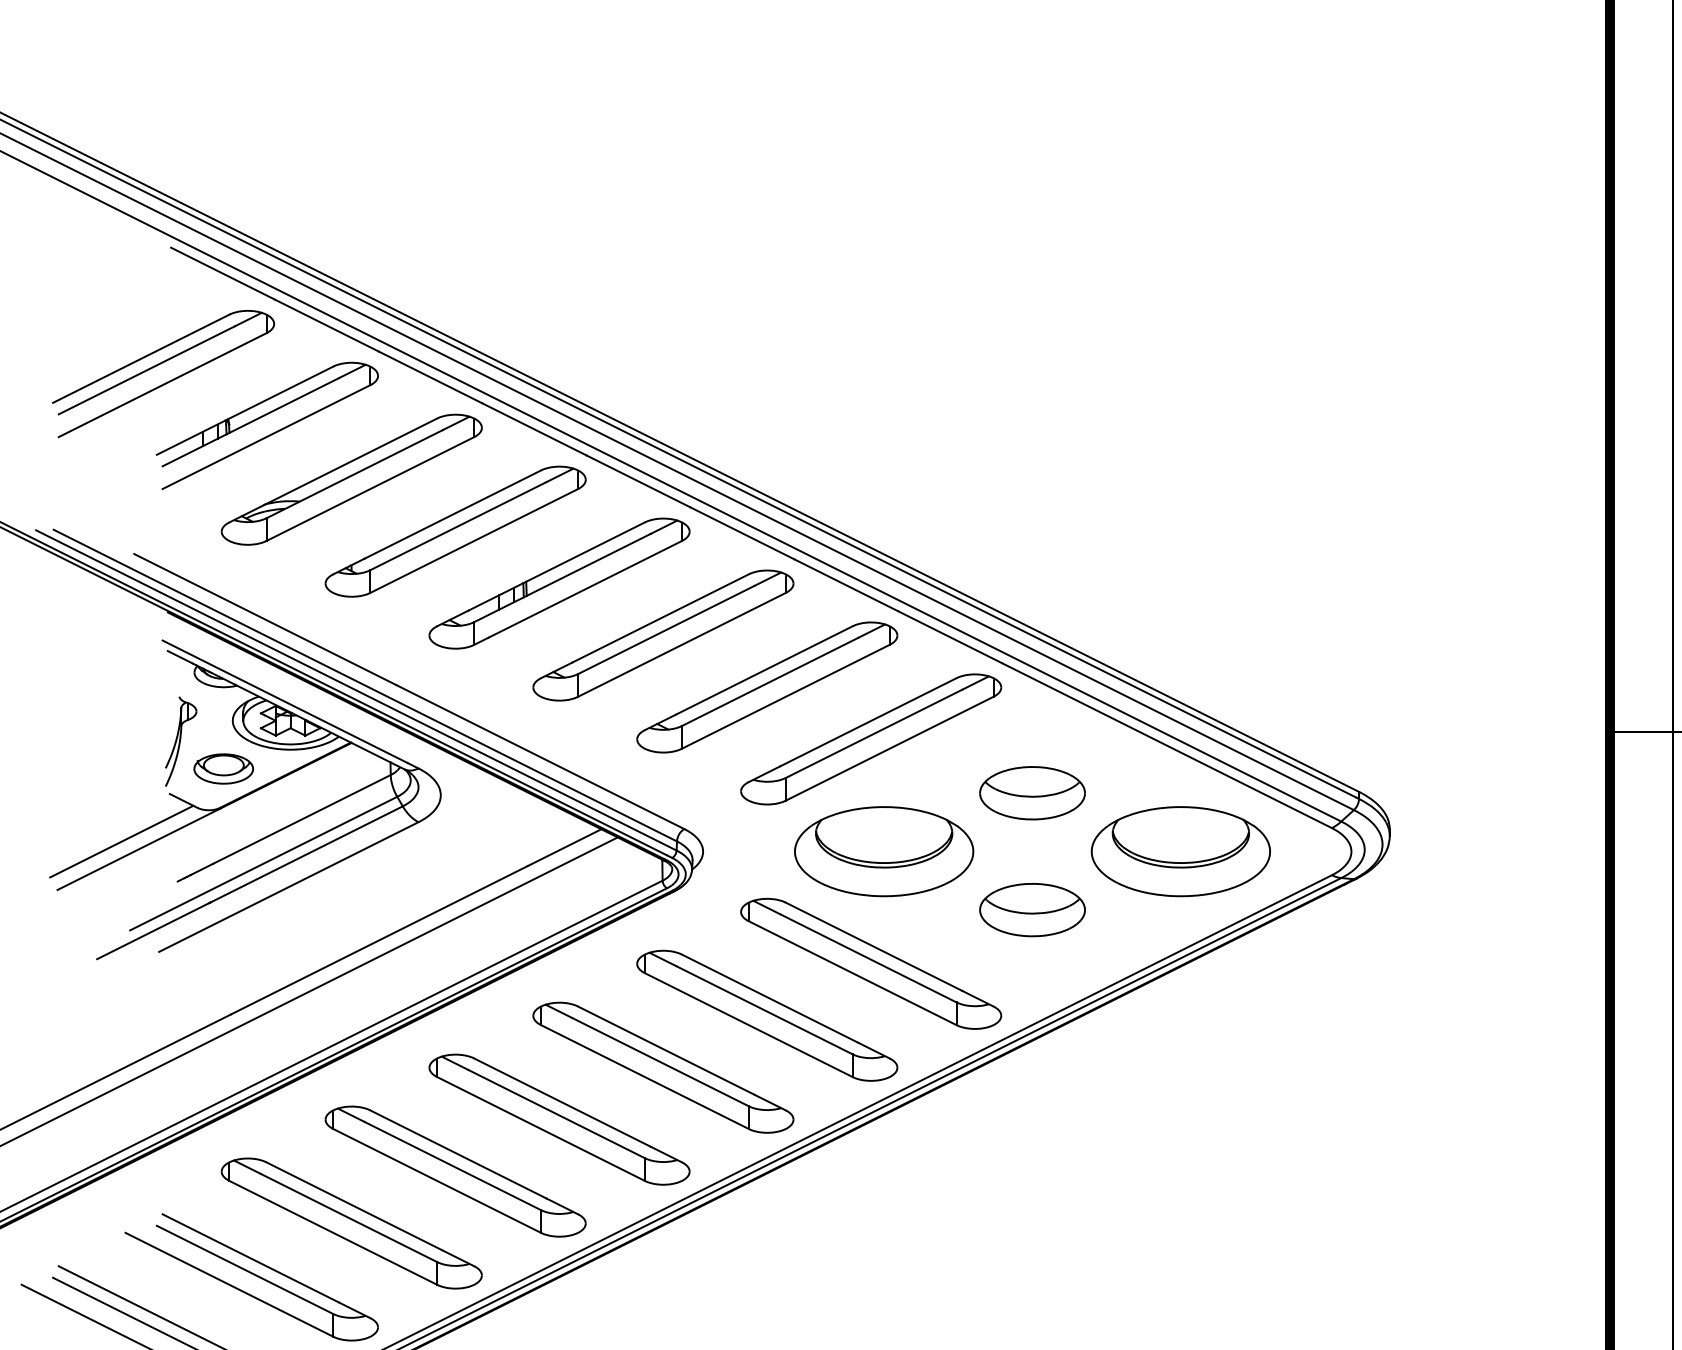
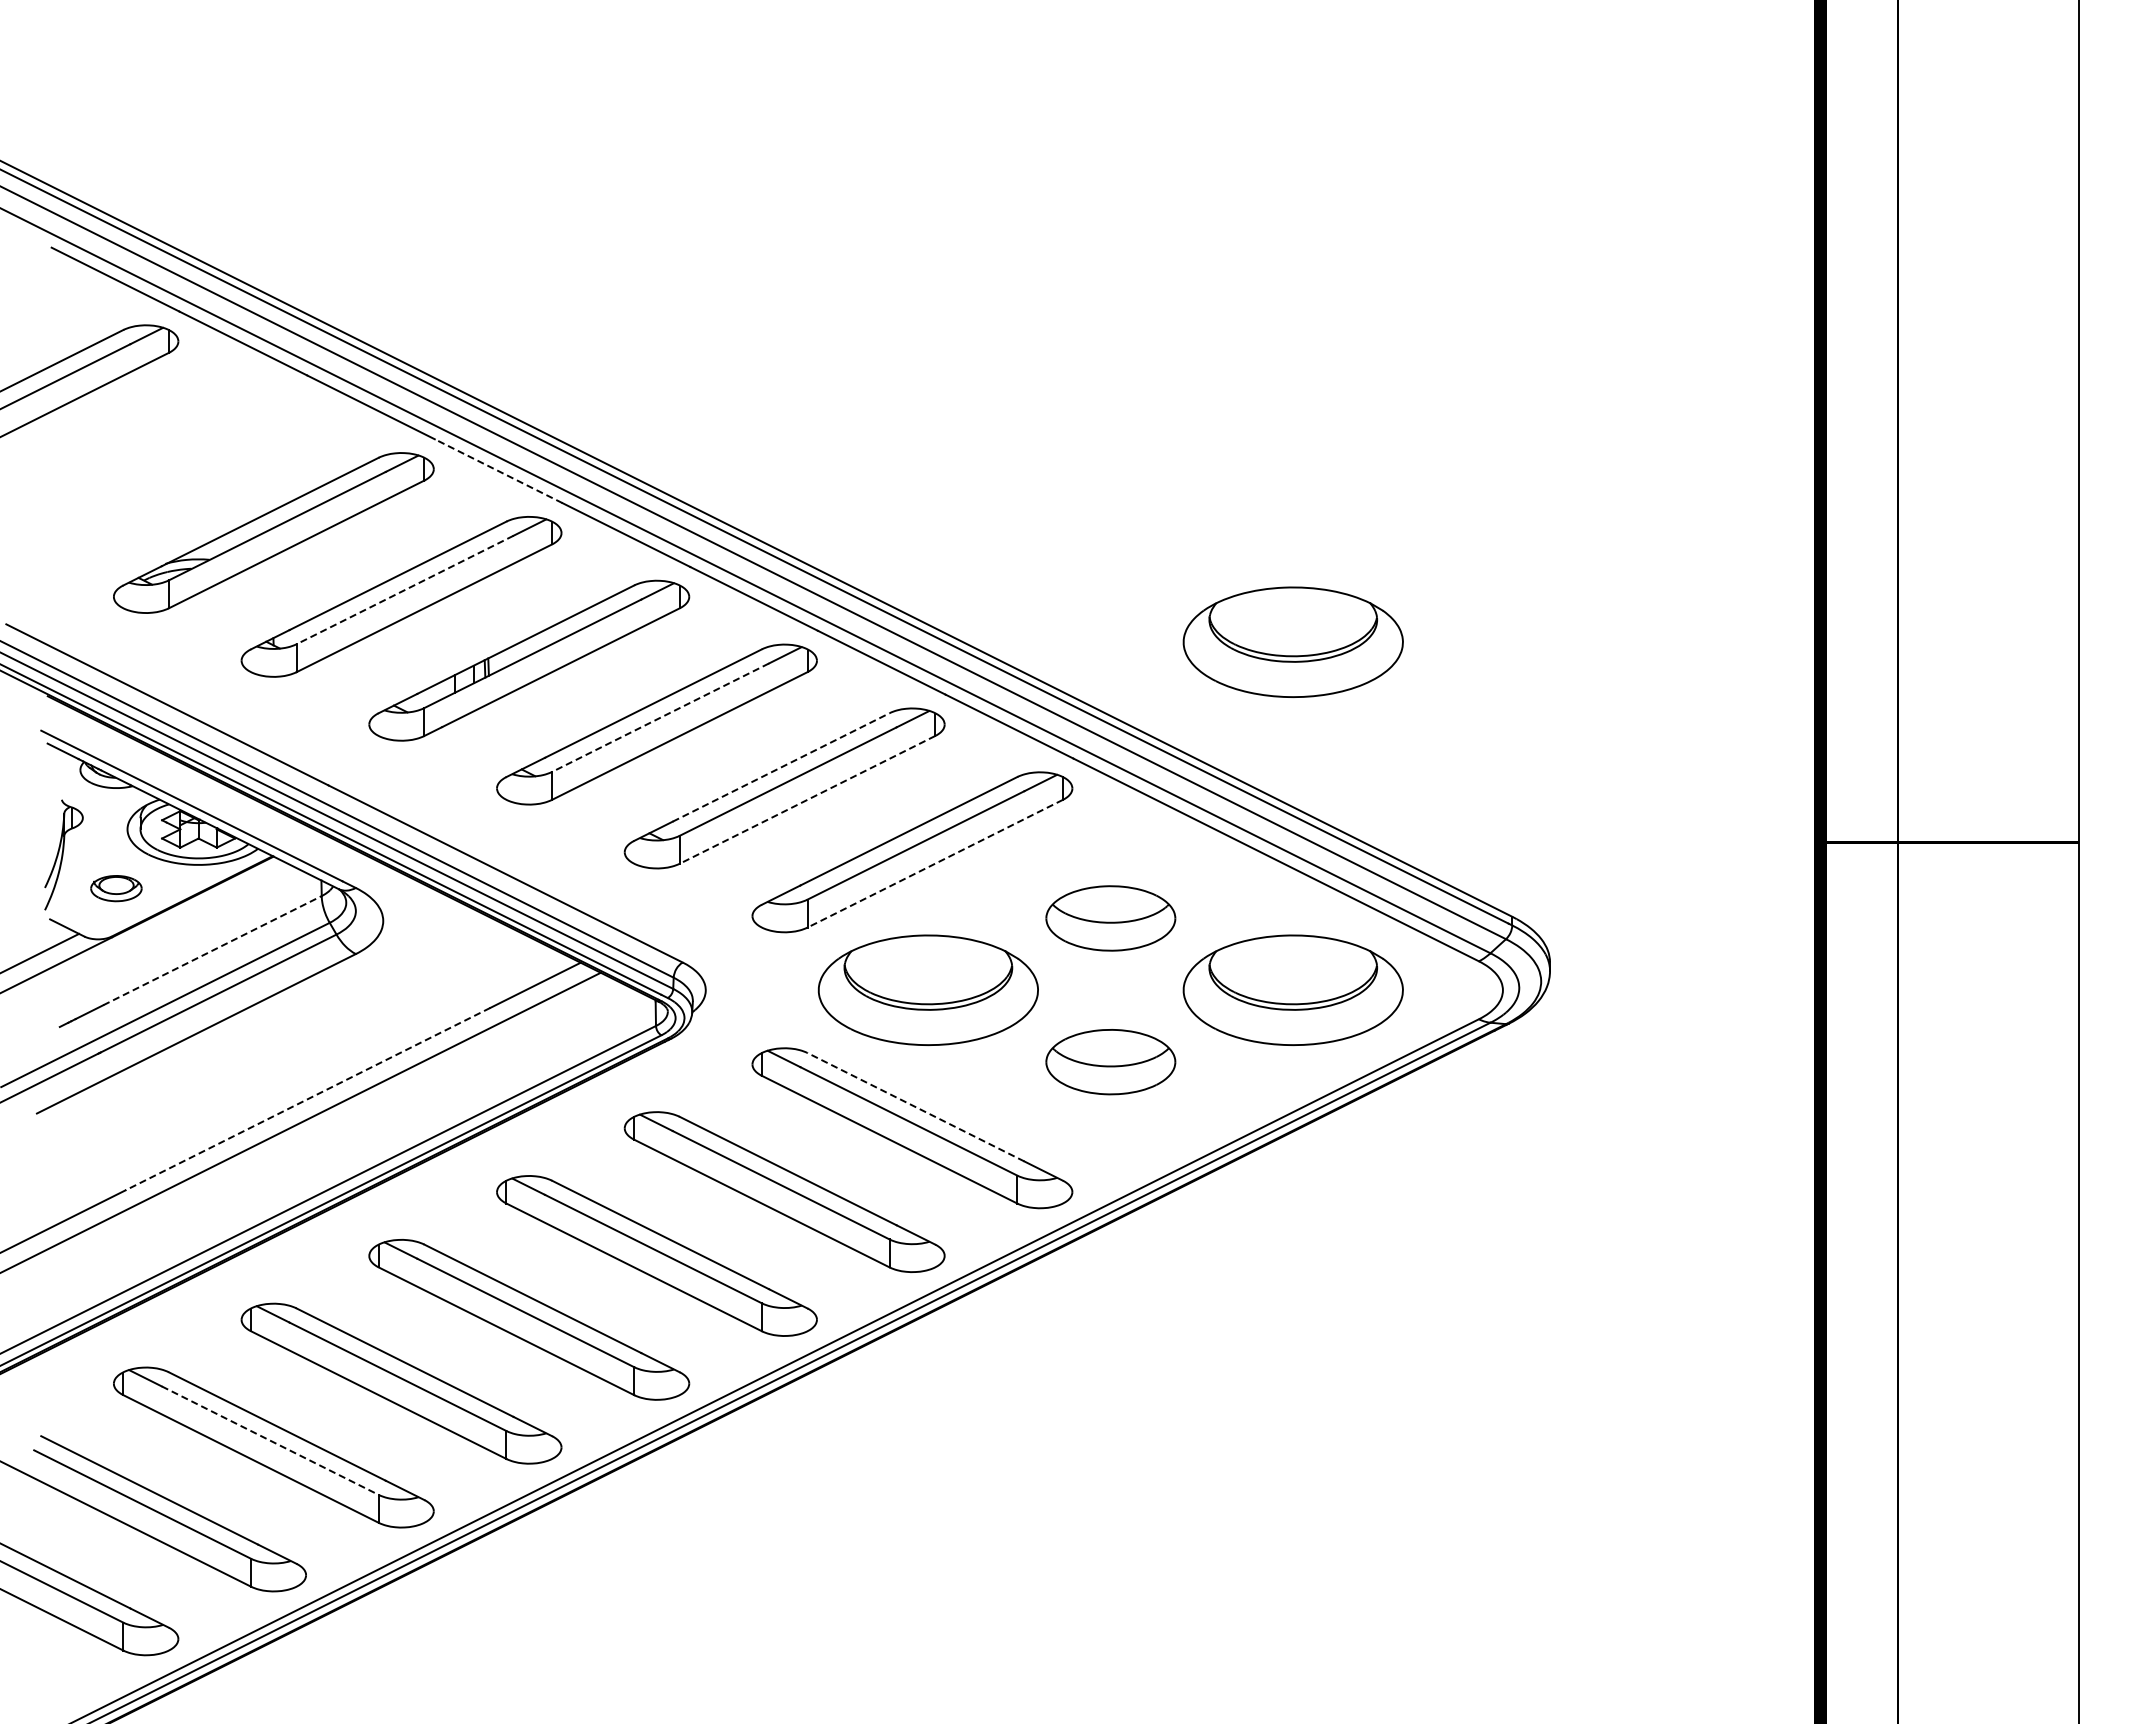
line: (534, 428) -> (498, 470), solid -> dashed
part: (271, 433) -> (174, 476), removed
line: (458, 526) -> (404, 590), solid -> dashed
part: (1180, 567) -> (1292, 641), added
line: (666, 629) -> (660, 717), solid -> dashed
line: (764, 670) -> (781, 767), solid -> dashed
line: (785, 696) -> (807, 799), solid -> dashed
line: (889, 748) -> (935, 863), solid -> dashed
part: (223, 768) -> (116, 888), size x0.7
line: (301, 819) -> (212, 950), solid -> dashed
line: (379, 940) -> (307, 1099), solid -> dashed
line: (873, 946) -> (915, 1107), solid -> dashed
line: (349, 1217) -> (270, 1440), solid -> dashed

